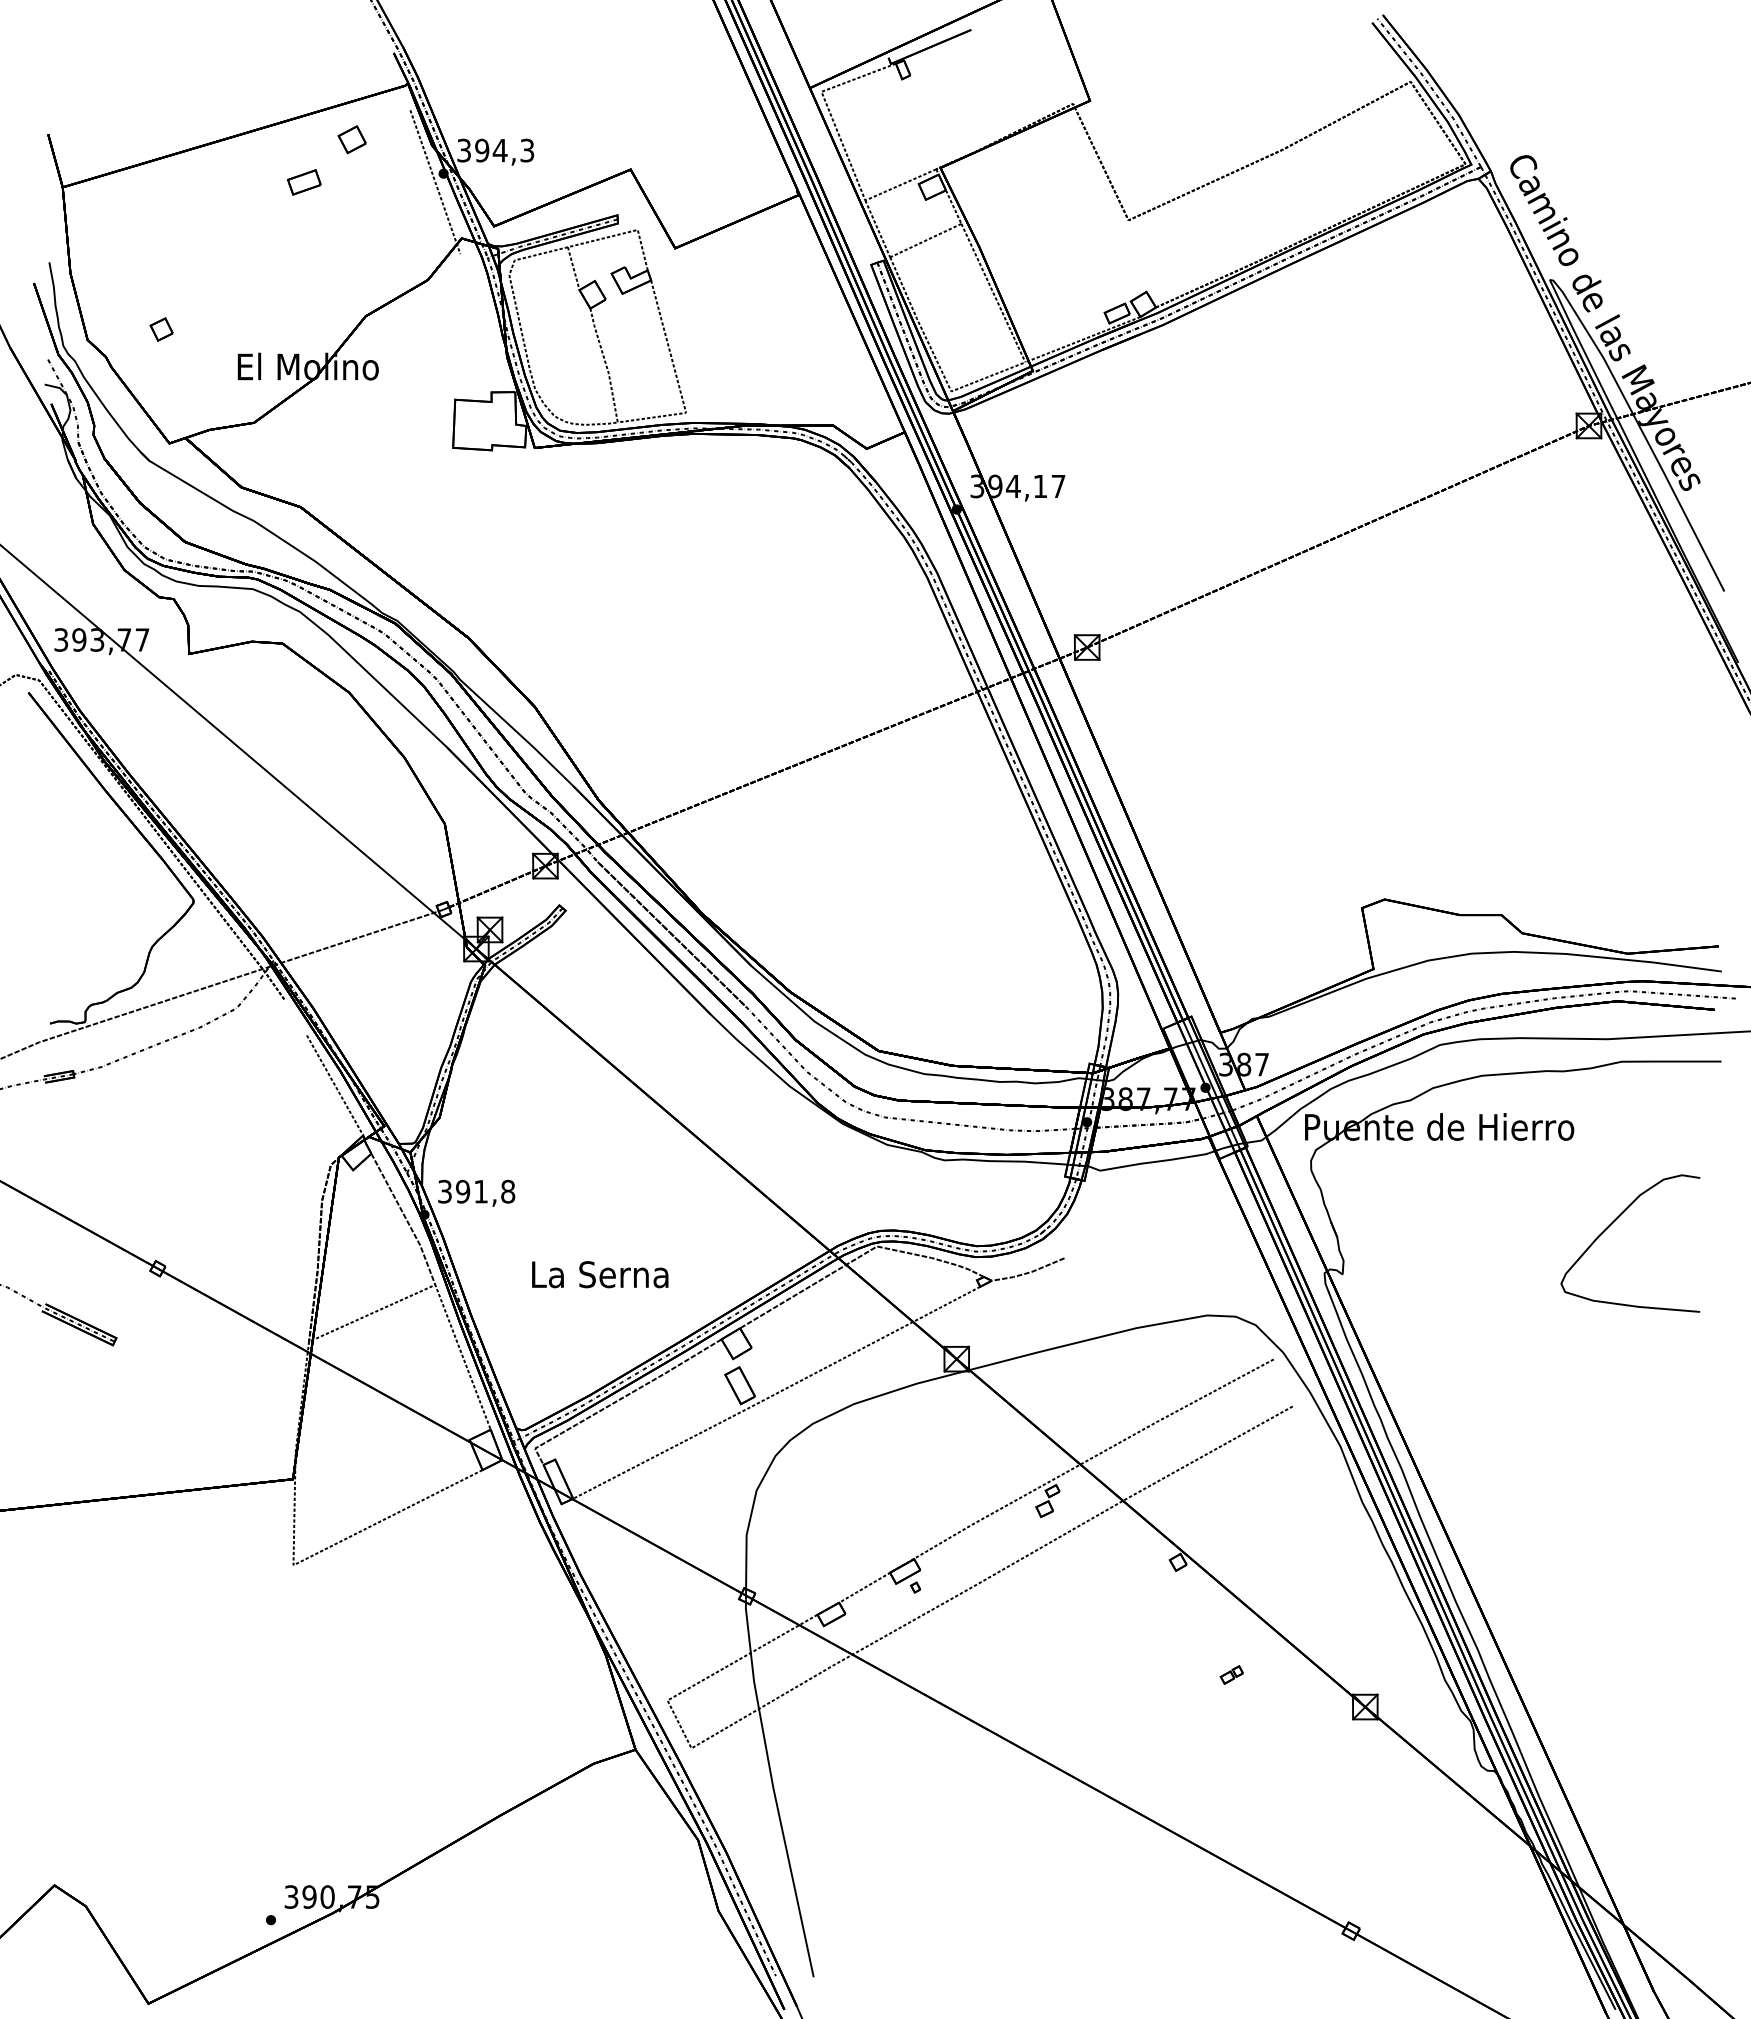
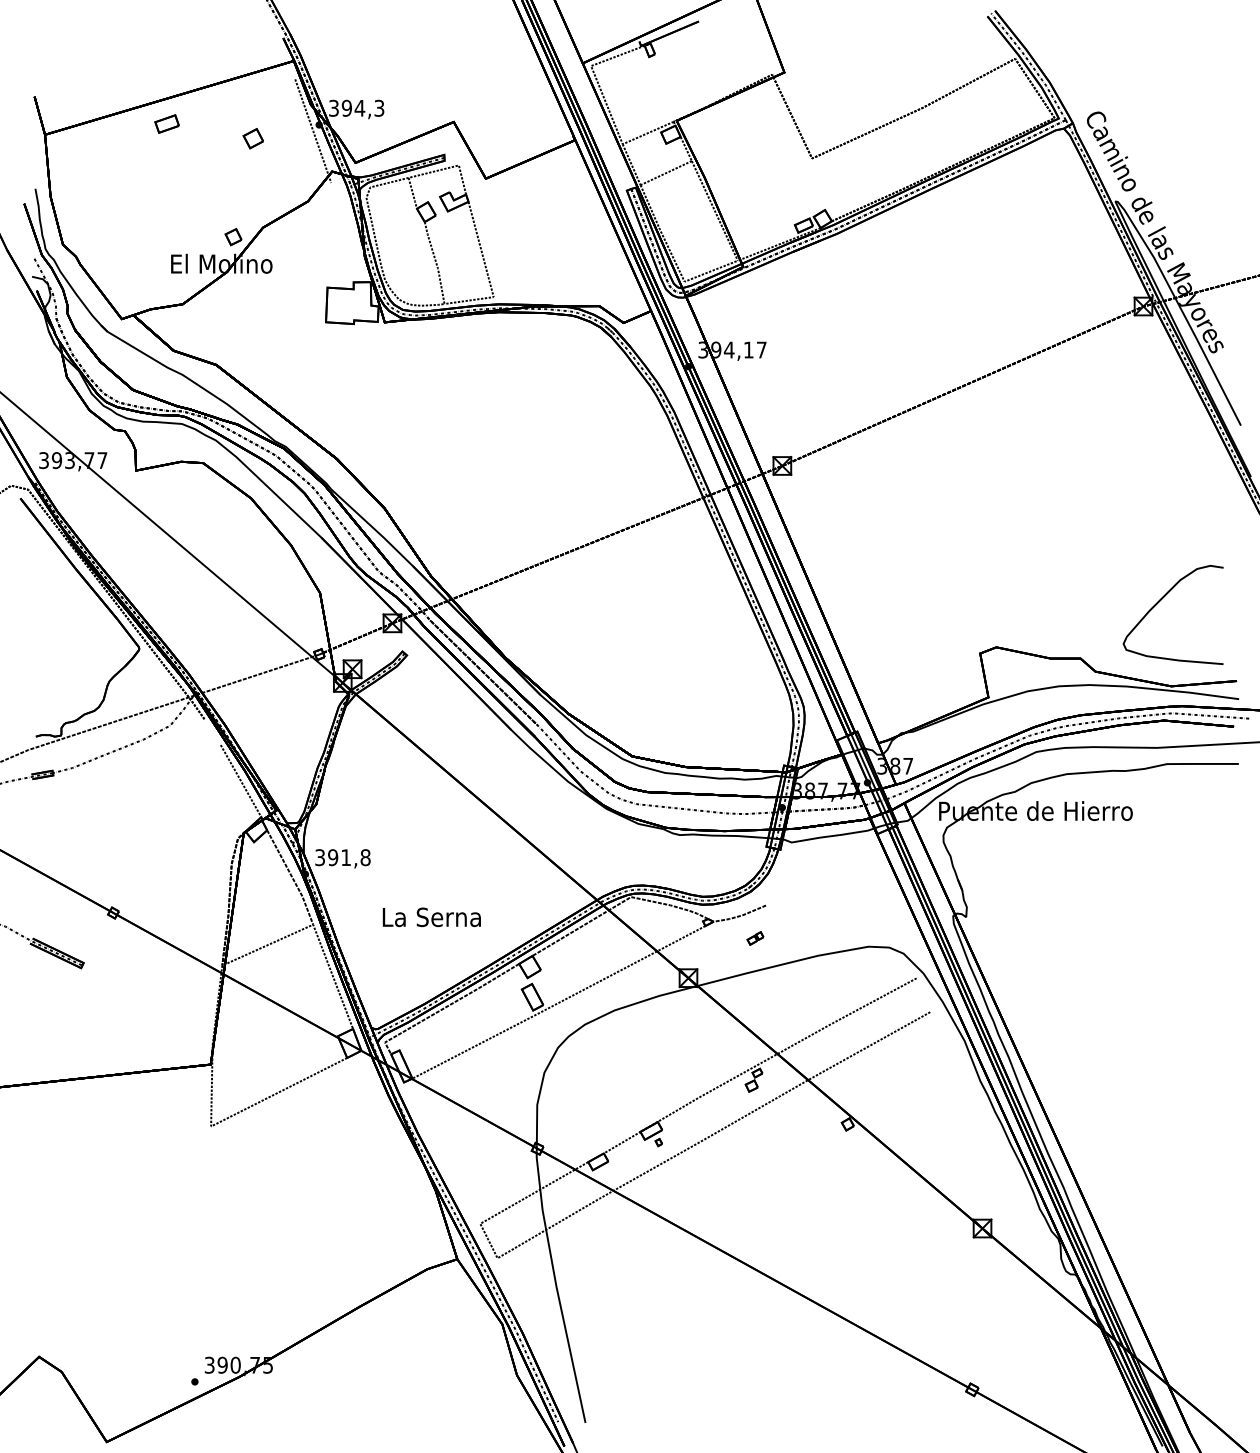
part: (351, 139) -> (252, 138), moved
part: (303, 182) -> (166, 124), moved
part: (161, 329) -> (233, 237), moved
curve: (1612, 1224) -> (1160, 601), moved
part: (1231, 1674) -> (755, 938), moved

